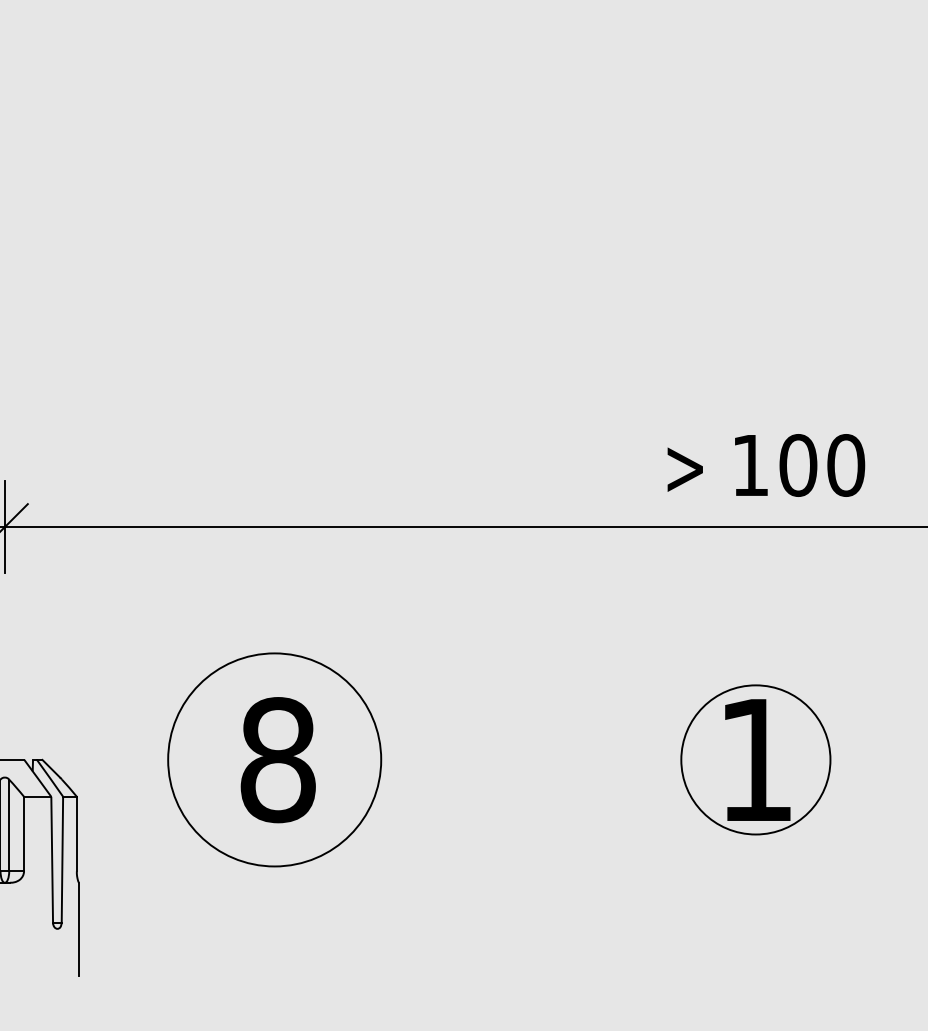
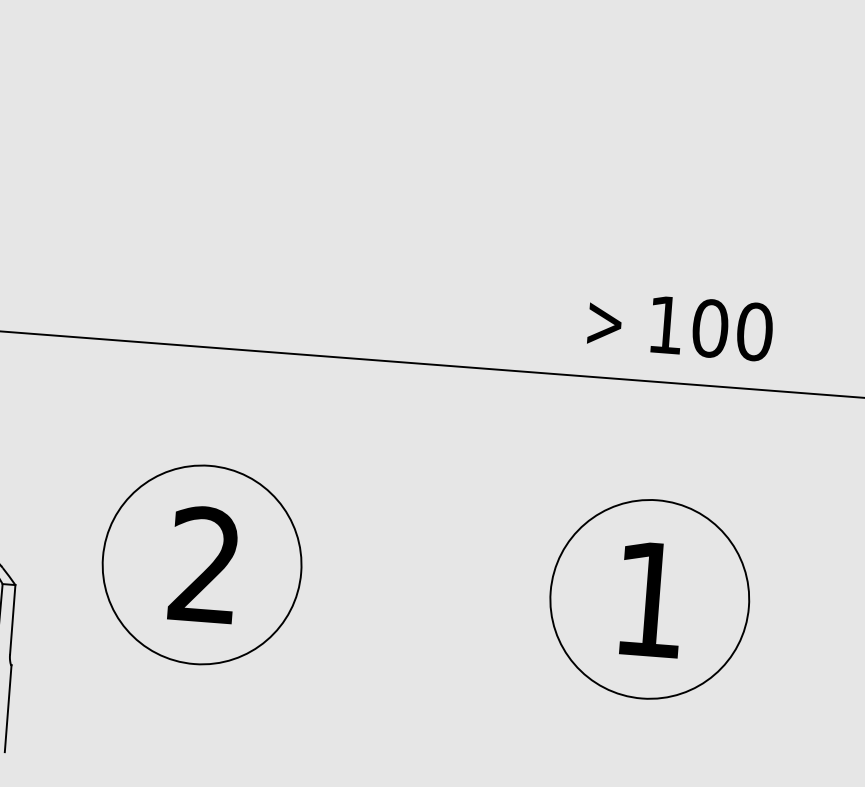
circle: (755, 759) -> (649, 598), size x1.43
text: (277, 760) -> (204, 565), 8 -> 2

